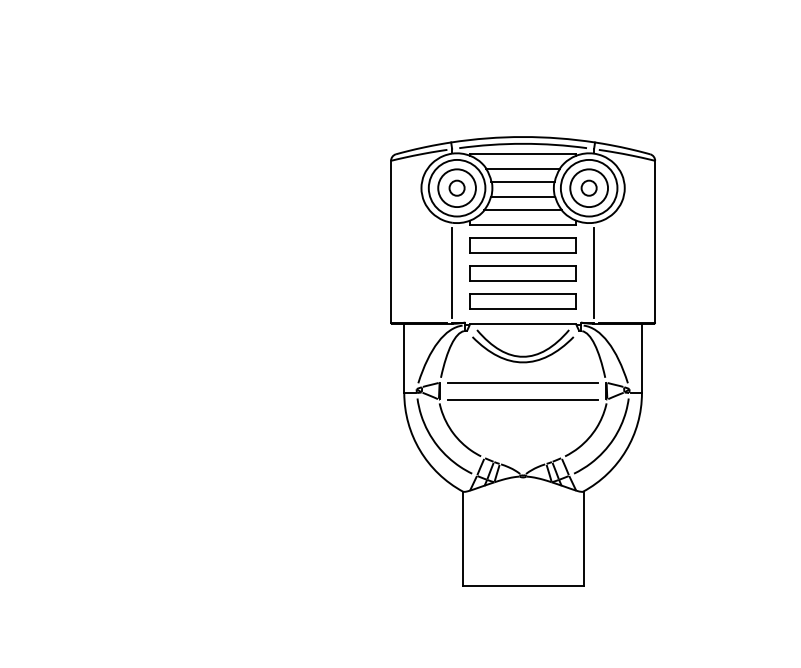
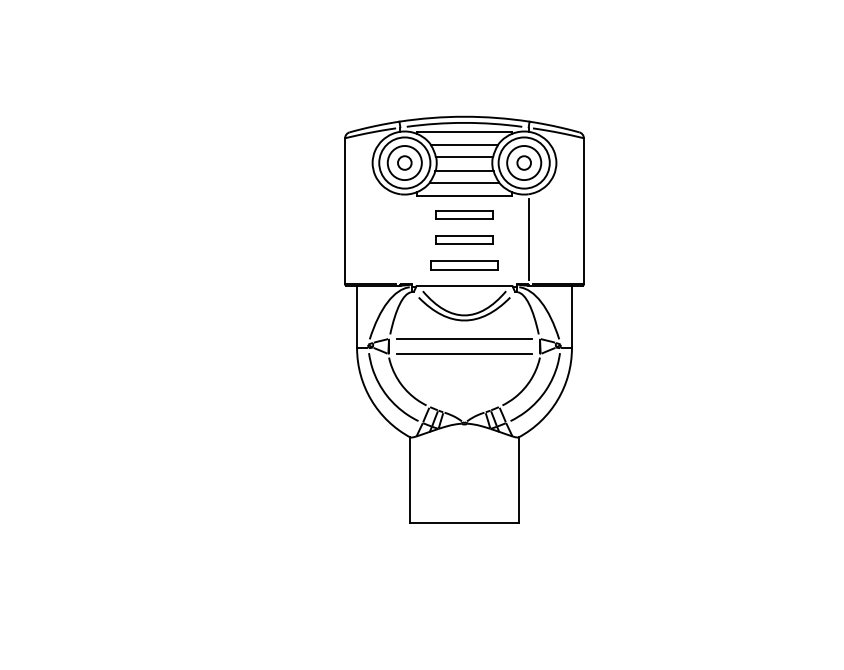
part: (523, 245) -> (464, 214), size x0.6
line: (452, 271) -> (400, 238), removed
part: (523, 272) -> (464, 239), size x0.6
part: (523, 301) -> (464, 265), size x0.7

